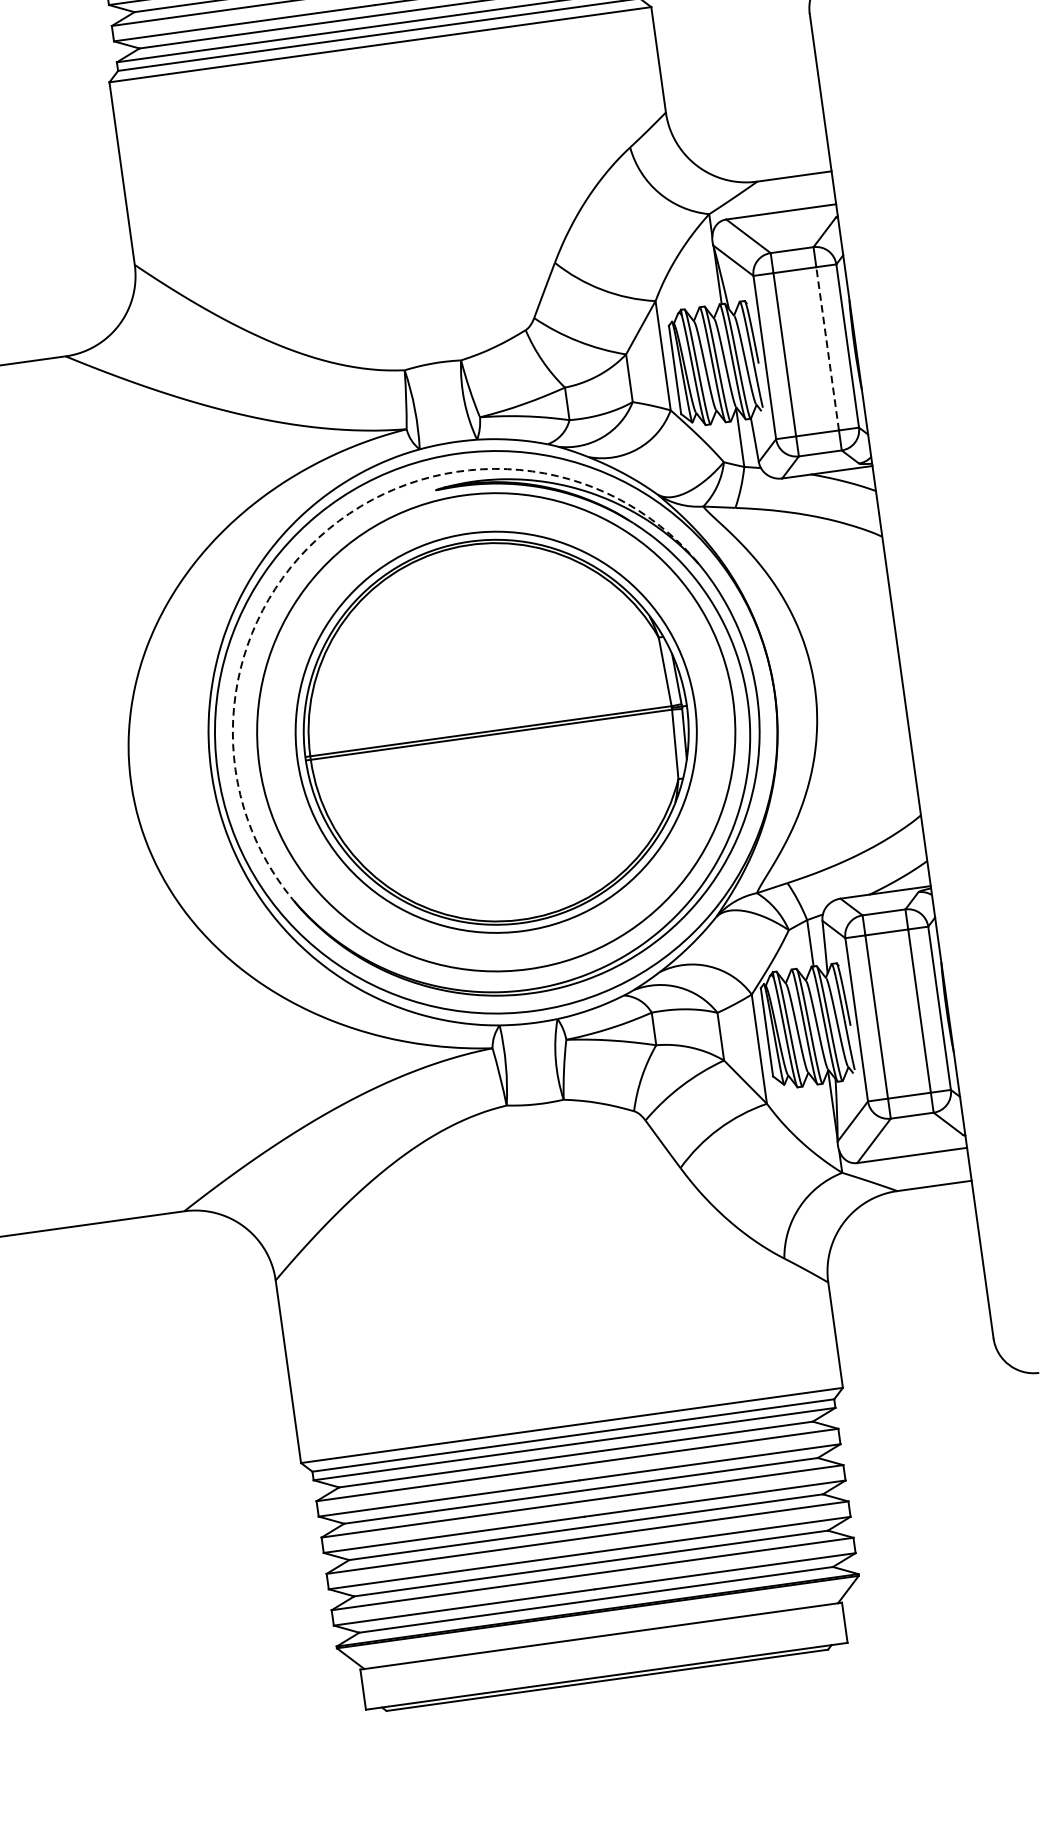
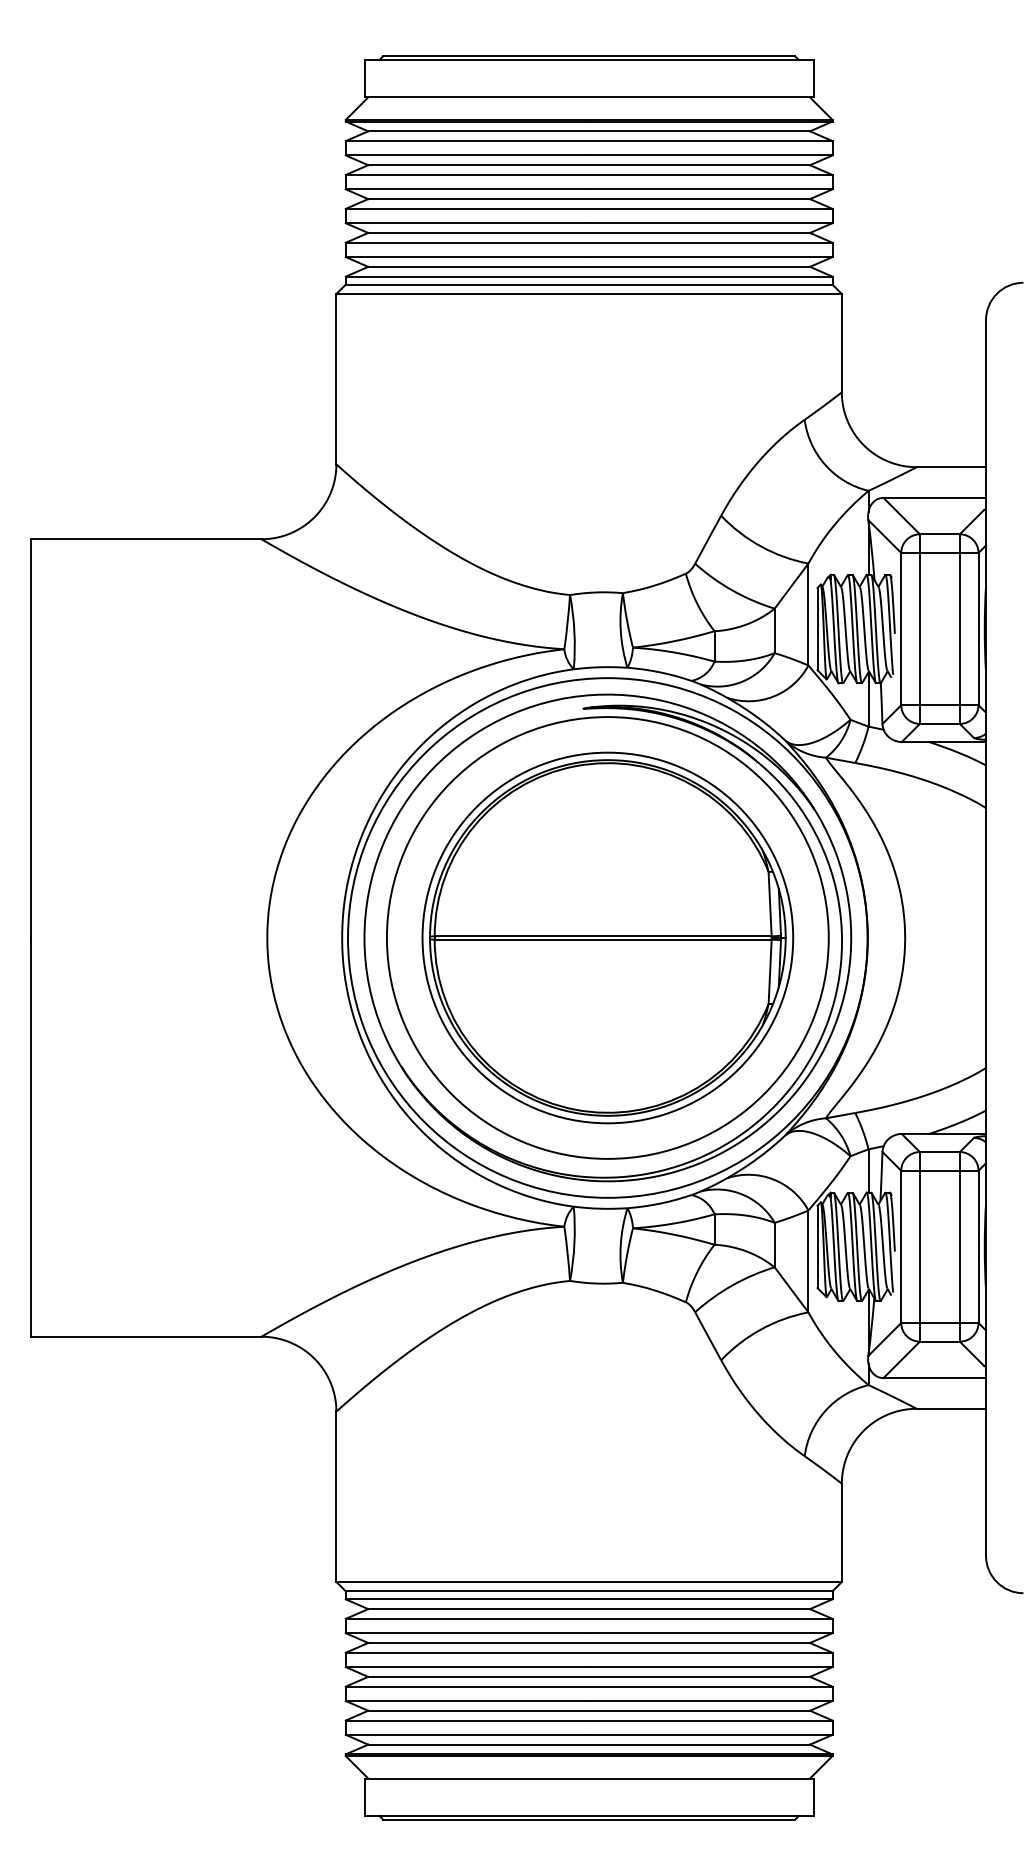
line: (827, 348) -> (959, 628), dashed -> solid
arc: (327, 530) -> (479, 731), dashed -> solid

